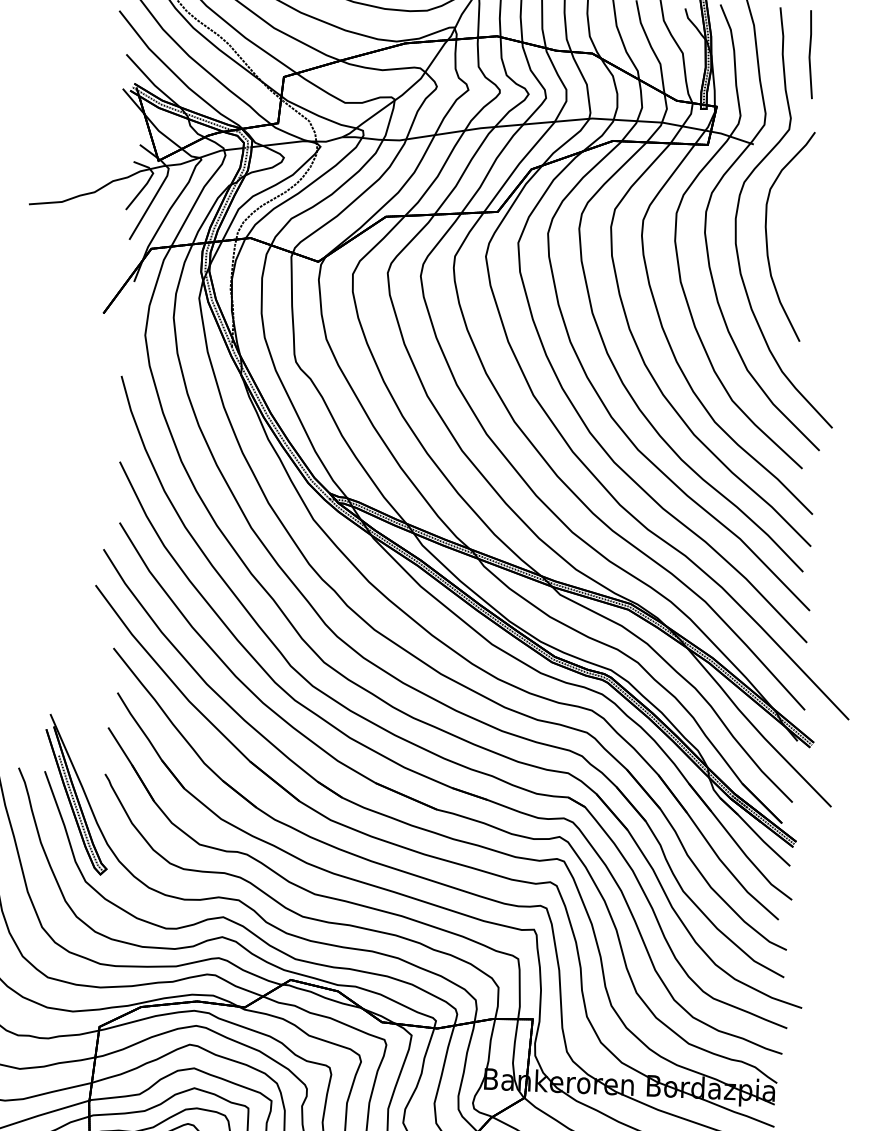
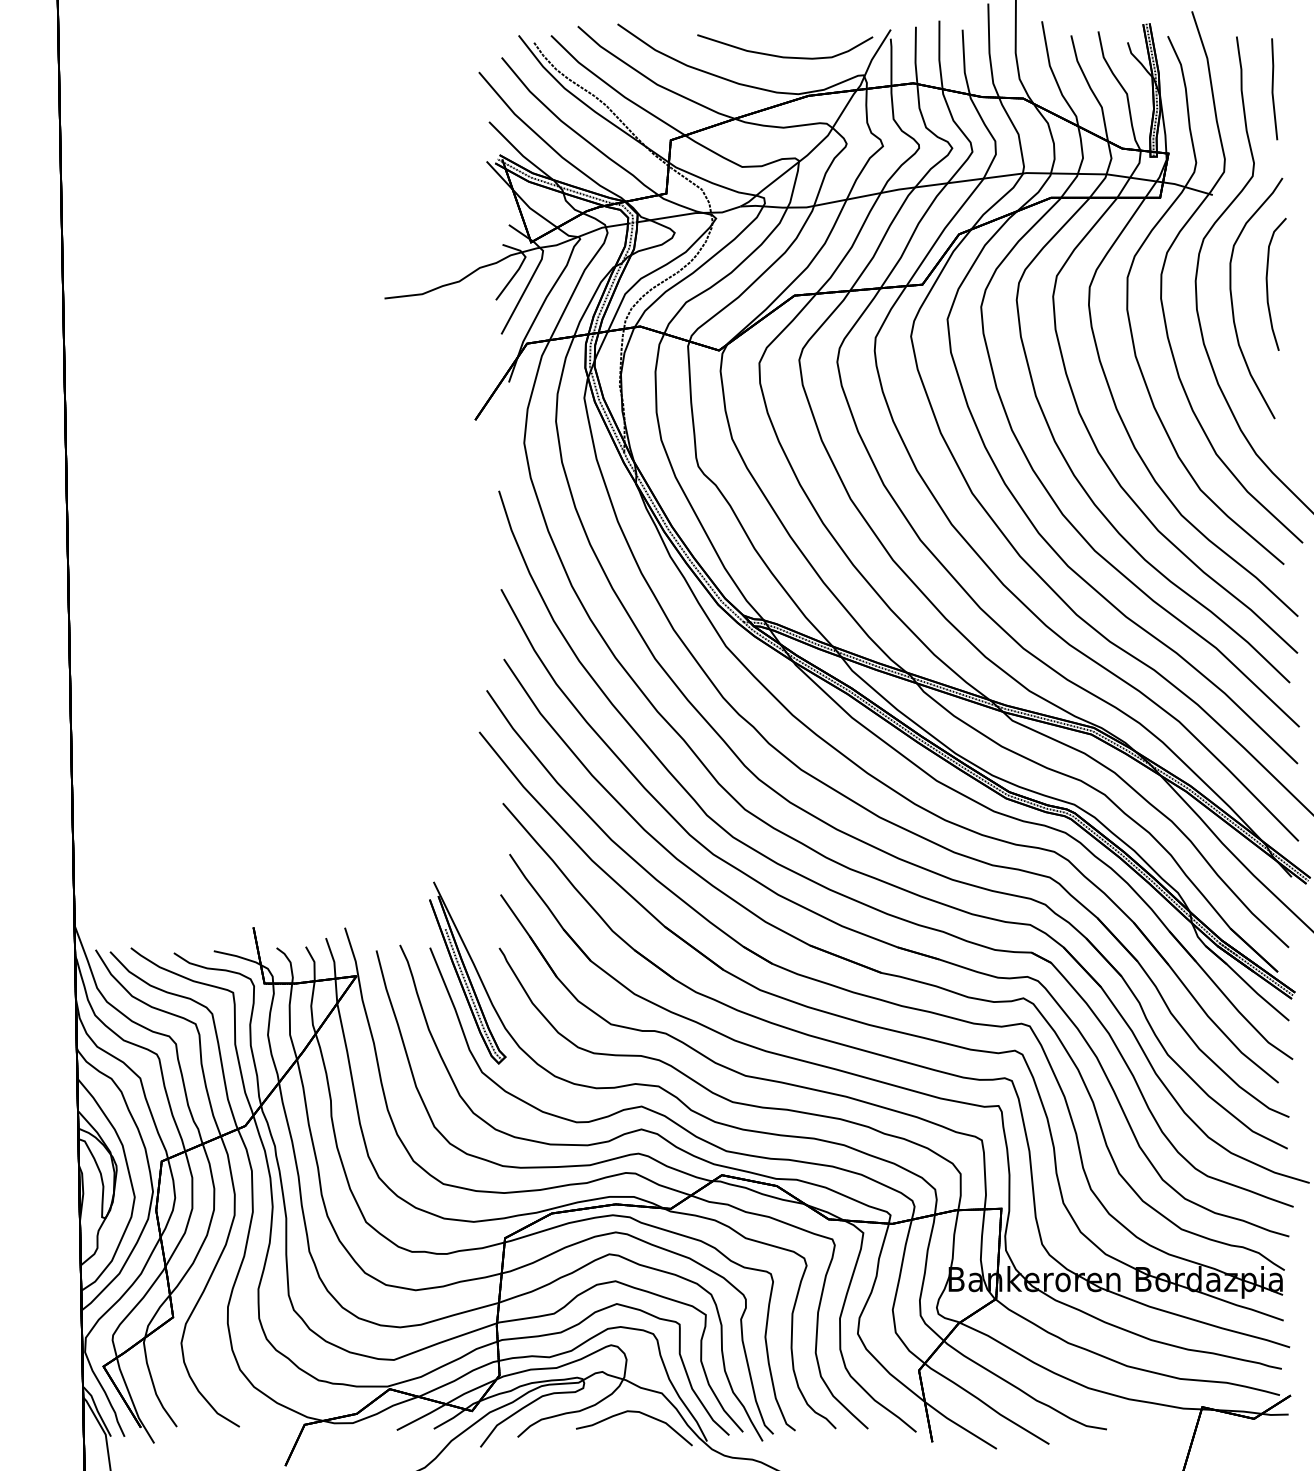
part: (798, 223) -> (1267, 283), added

